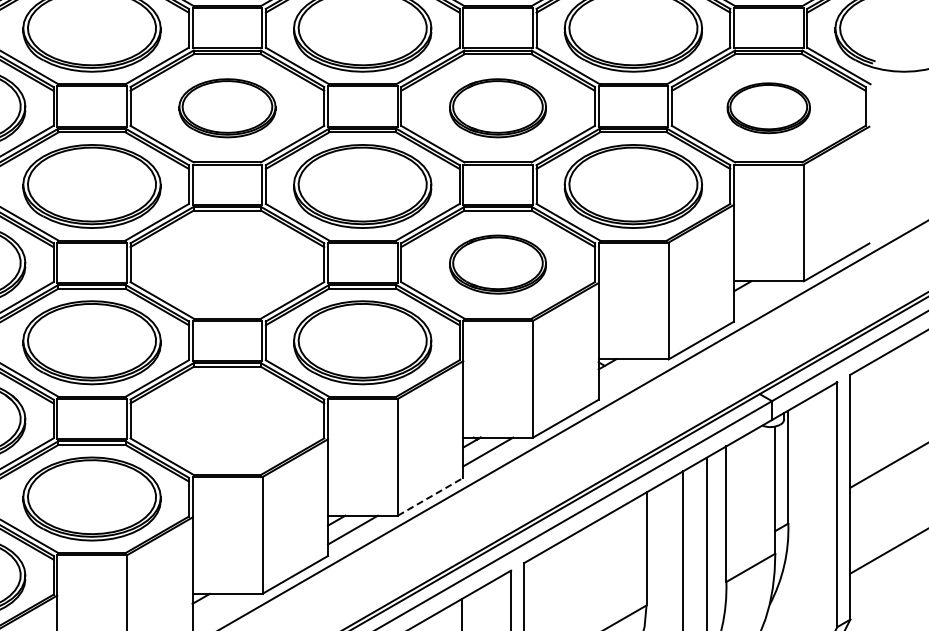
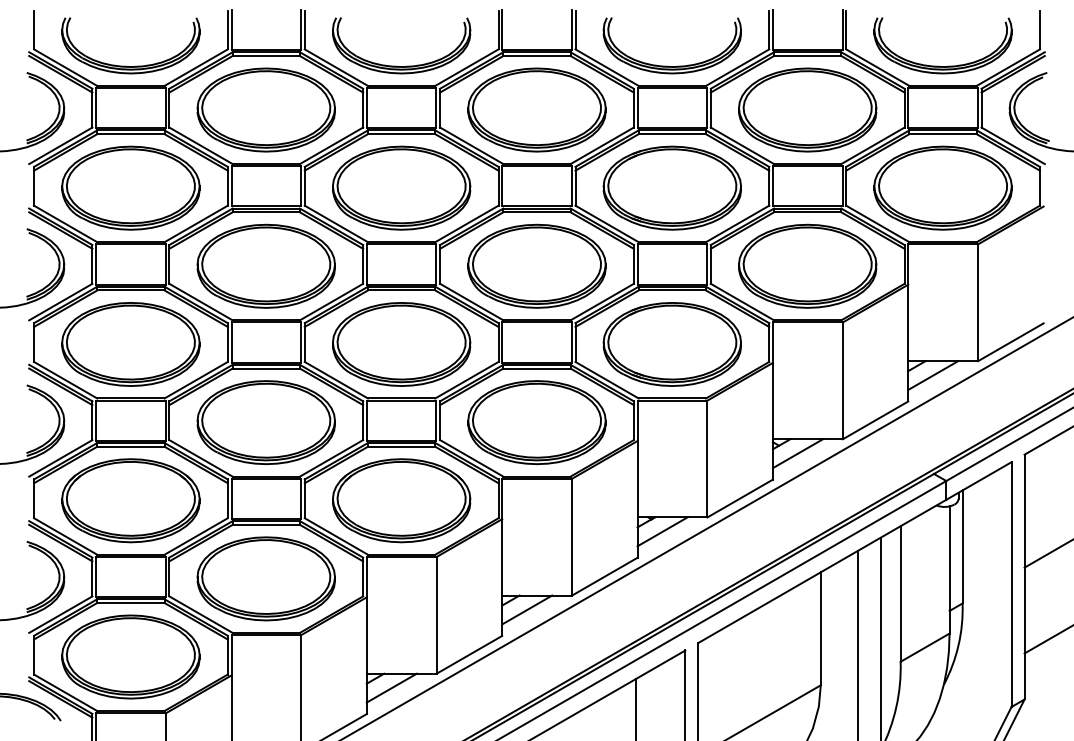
part: (227, 107) -> (401, 187), size x1.43
part: (497, 107) -> (671, 187), size x1.43
part: (768, 107) -> (942, 187), size x1.67
part: (227, 264) -> (401, 344), added
part: (497, 264) -> (671, 344), size x1.43
line: (759, 295) -> (933, 375), added
line: (623, 373) -> (797, 453), added
part: (227, 420) -> (401, 500), added
line: (430, 496) -> (604, 576), dashed -> solid
line: (217, 607) -> (391, 687), added

